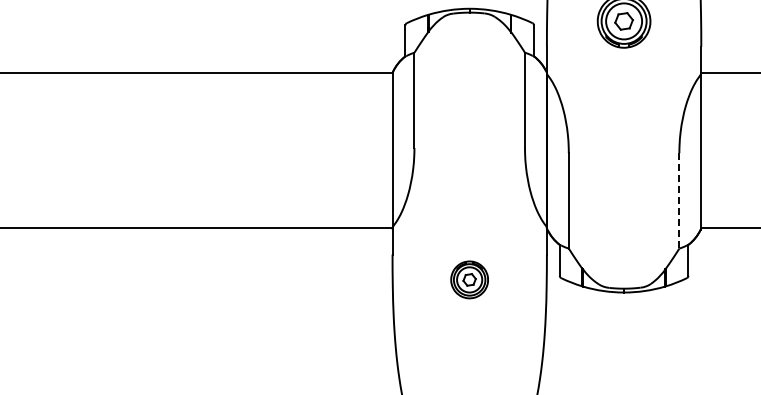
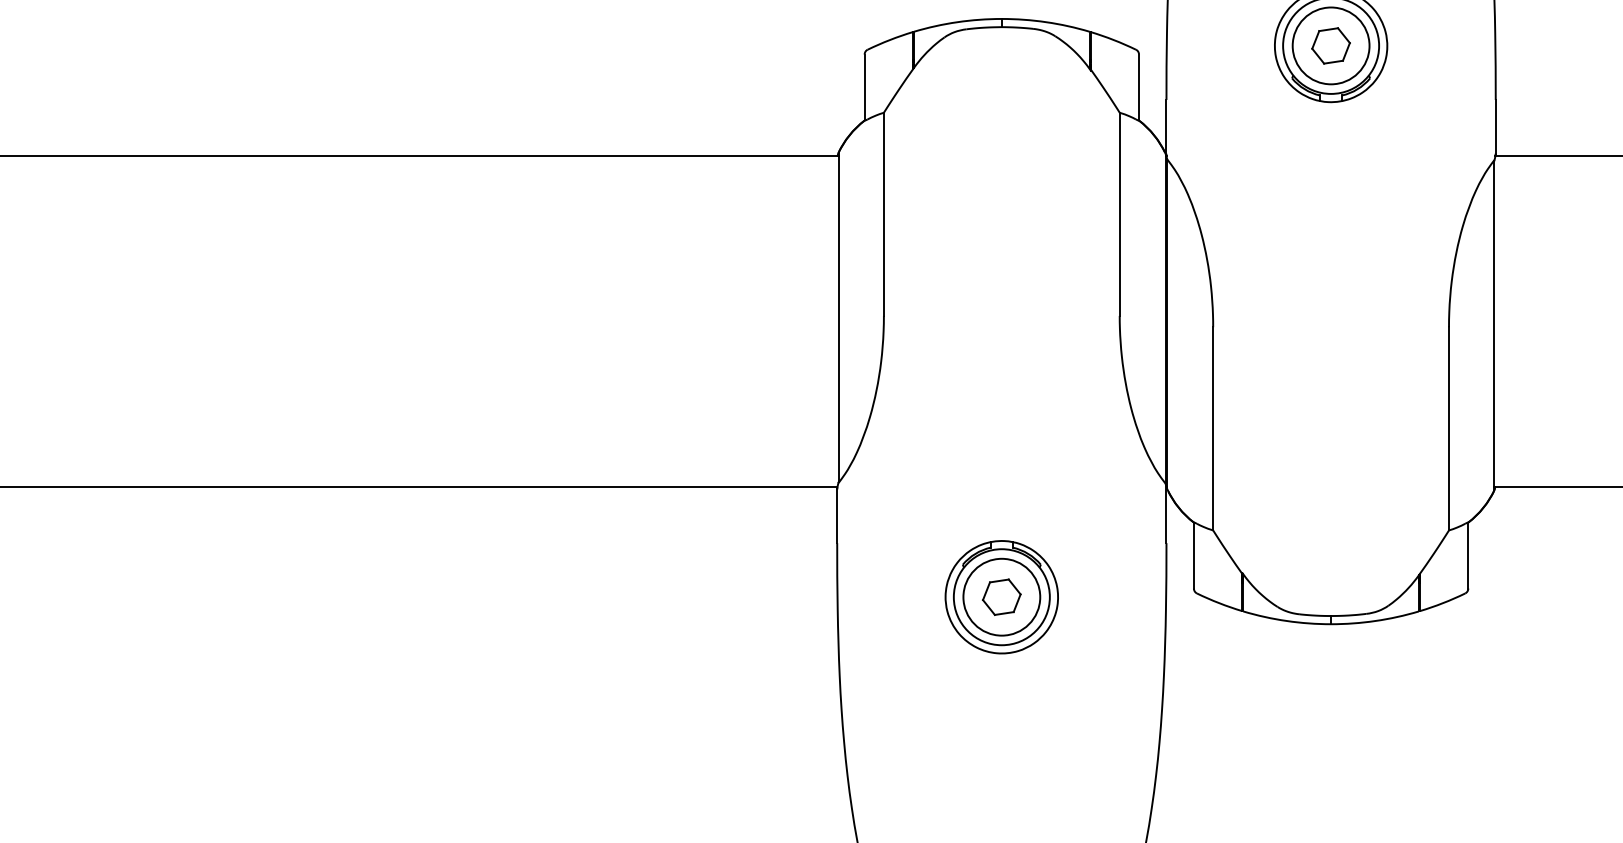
line: (679, 200) -> (1449, 427), dashed -> solid
part: (469, 279) -> (1001, 596), size x1.43

